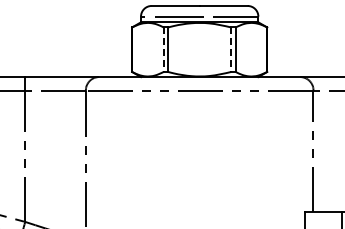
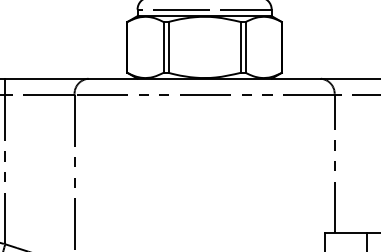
line: (163, 50) -> (163, 48), dashed -> solid
line: (231, 50) -> (240, 48), dashed -> solid

